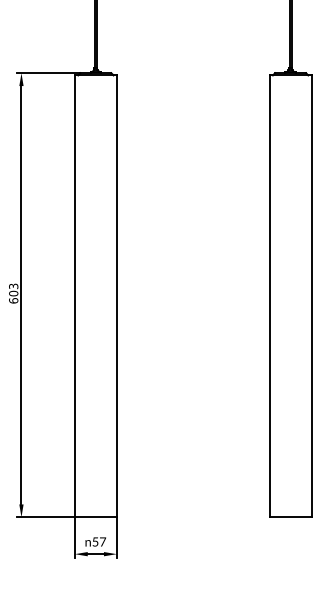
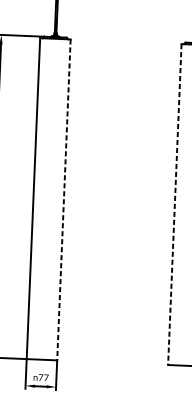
line: (116, 296) -> (63, 200), solid -> dashed
line: (269, 296) -> (174, 204), solid -> dashed
text: (95, 541) -> (40, 377), 57 -> 77

